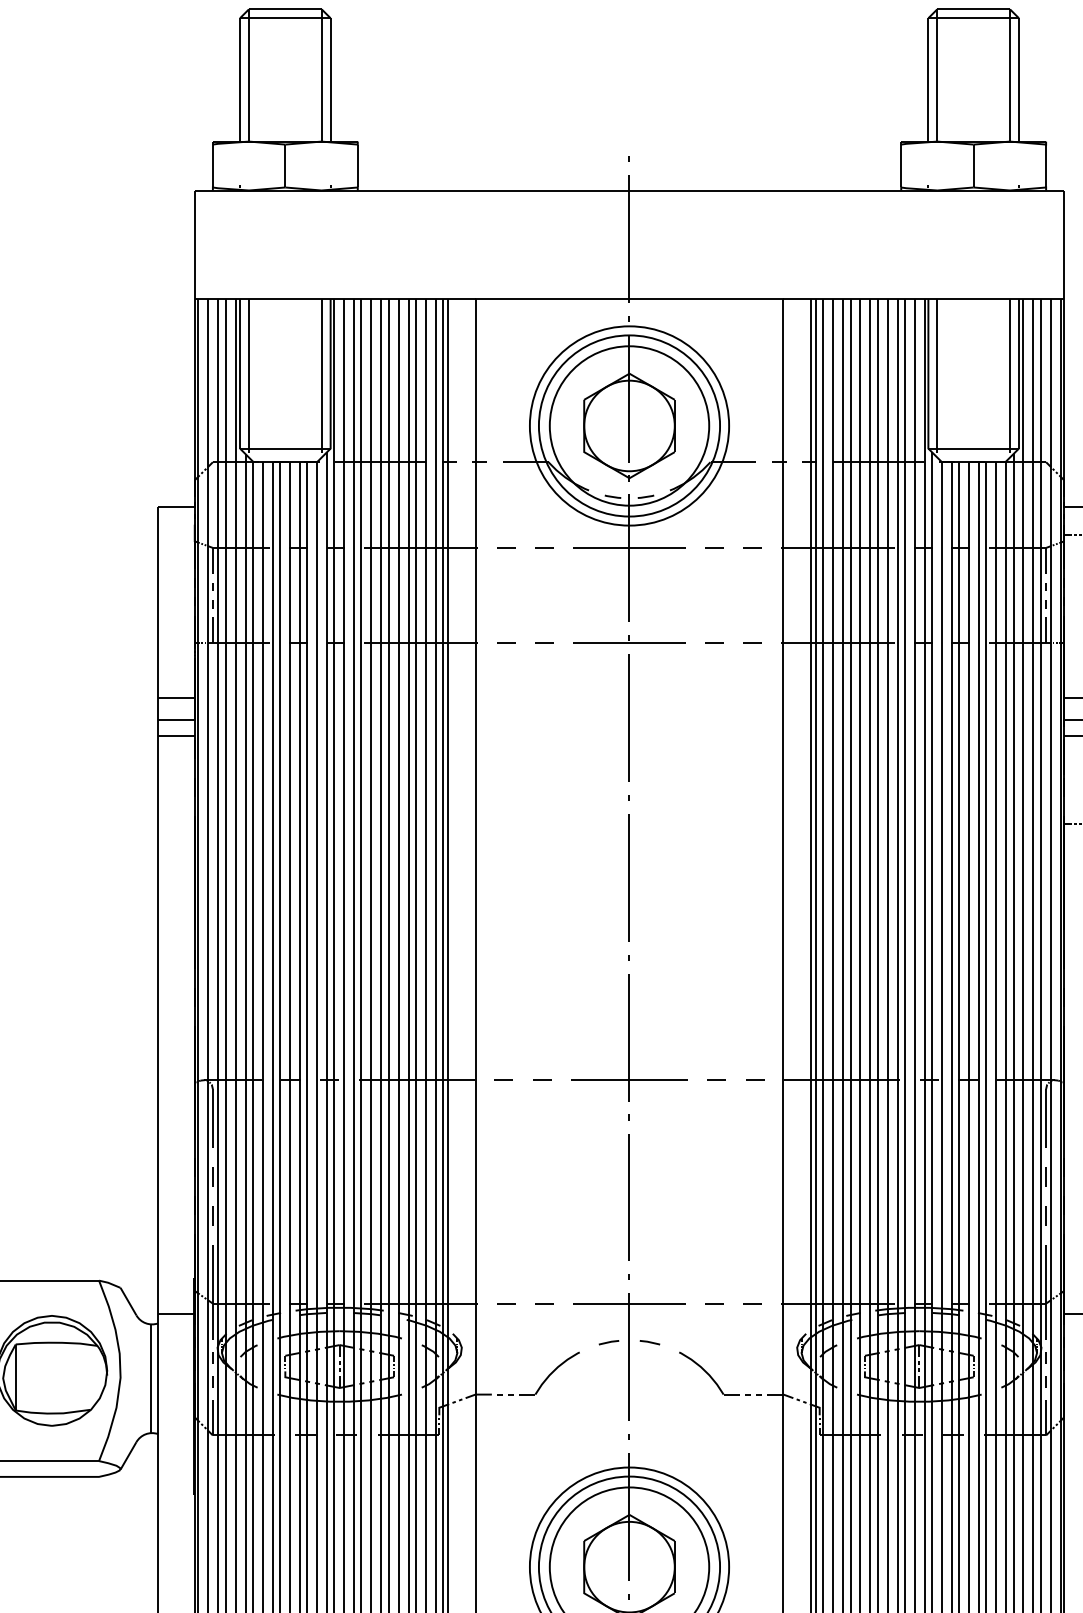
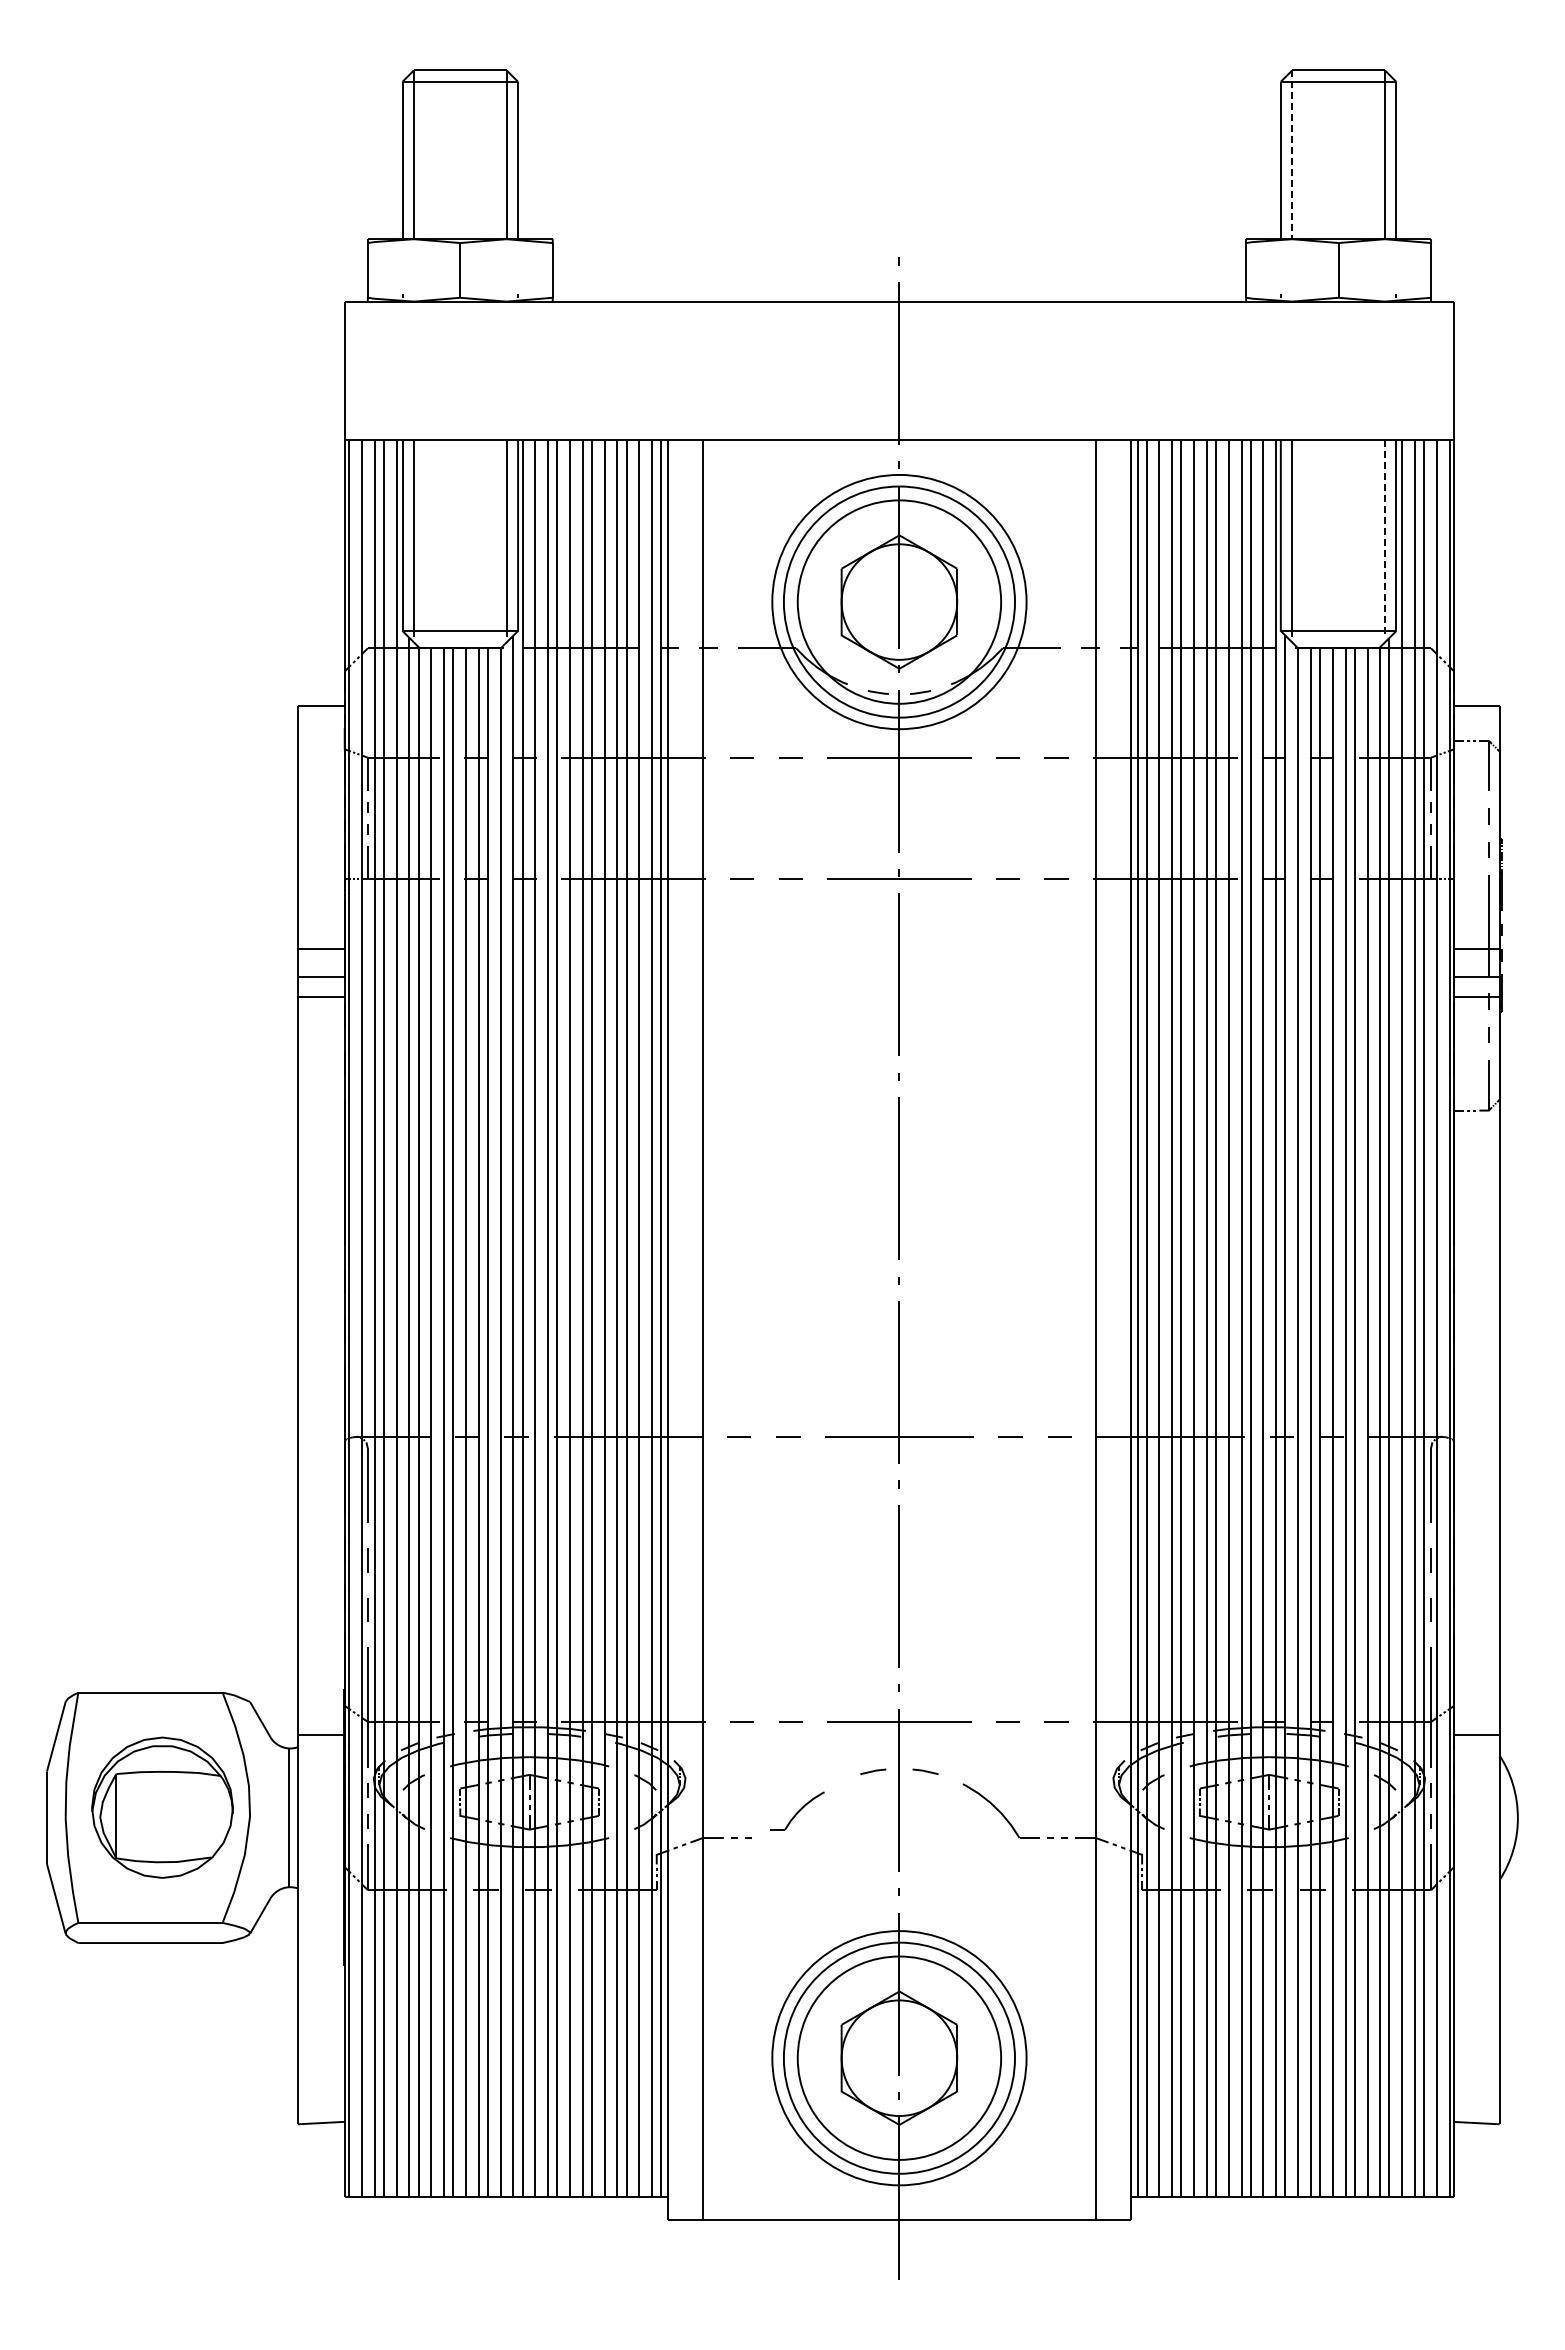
line: (937, 75) -> (1292, 155), solid -> dashed
line: (1010, 376) -> (1385, 539), solid -> dashed
part: (549, 1373) -> (797, 1810), size x0.7

